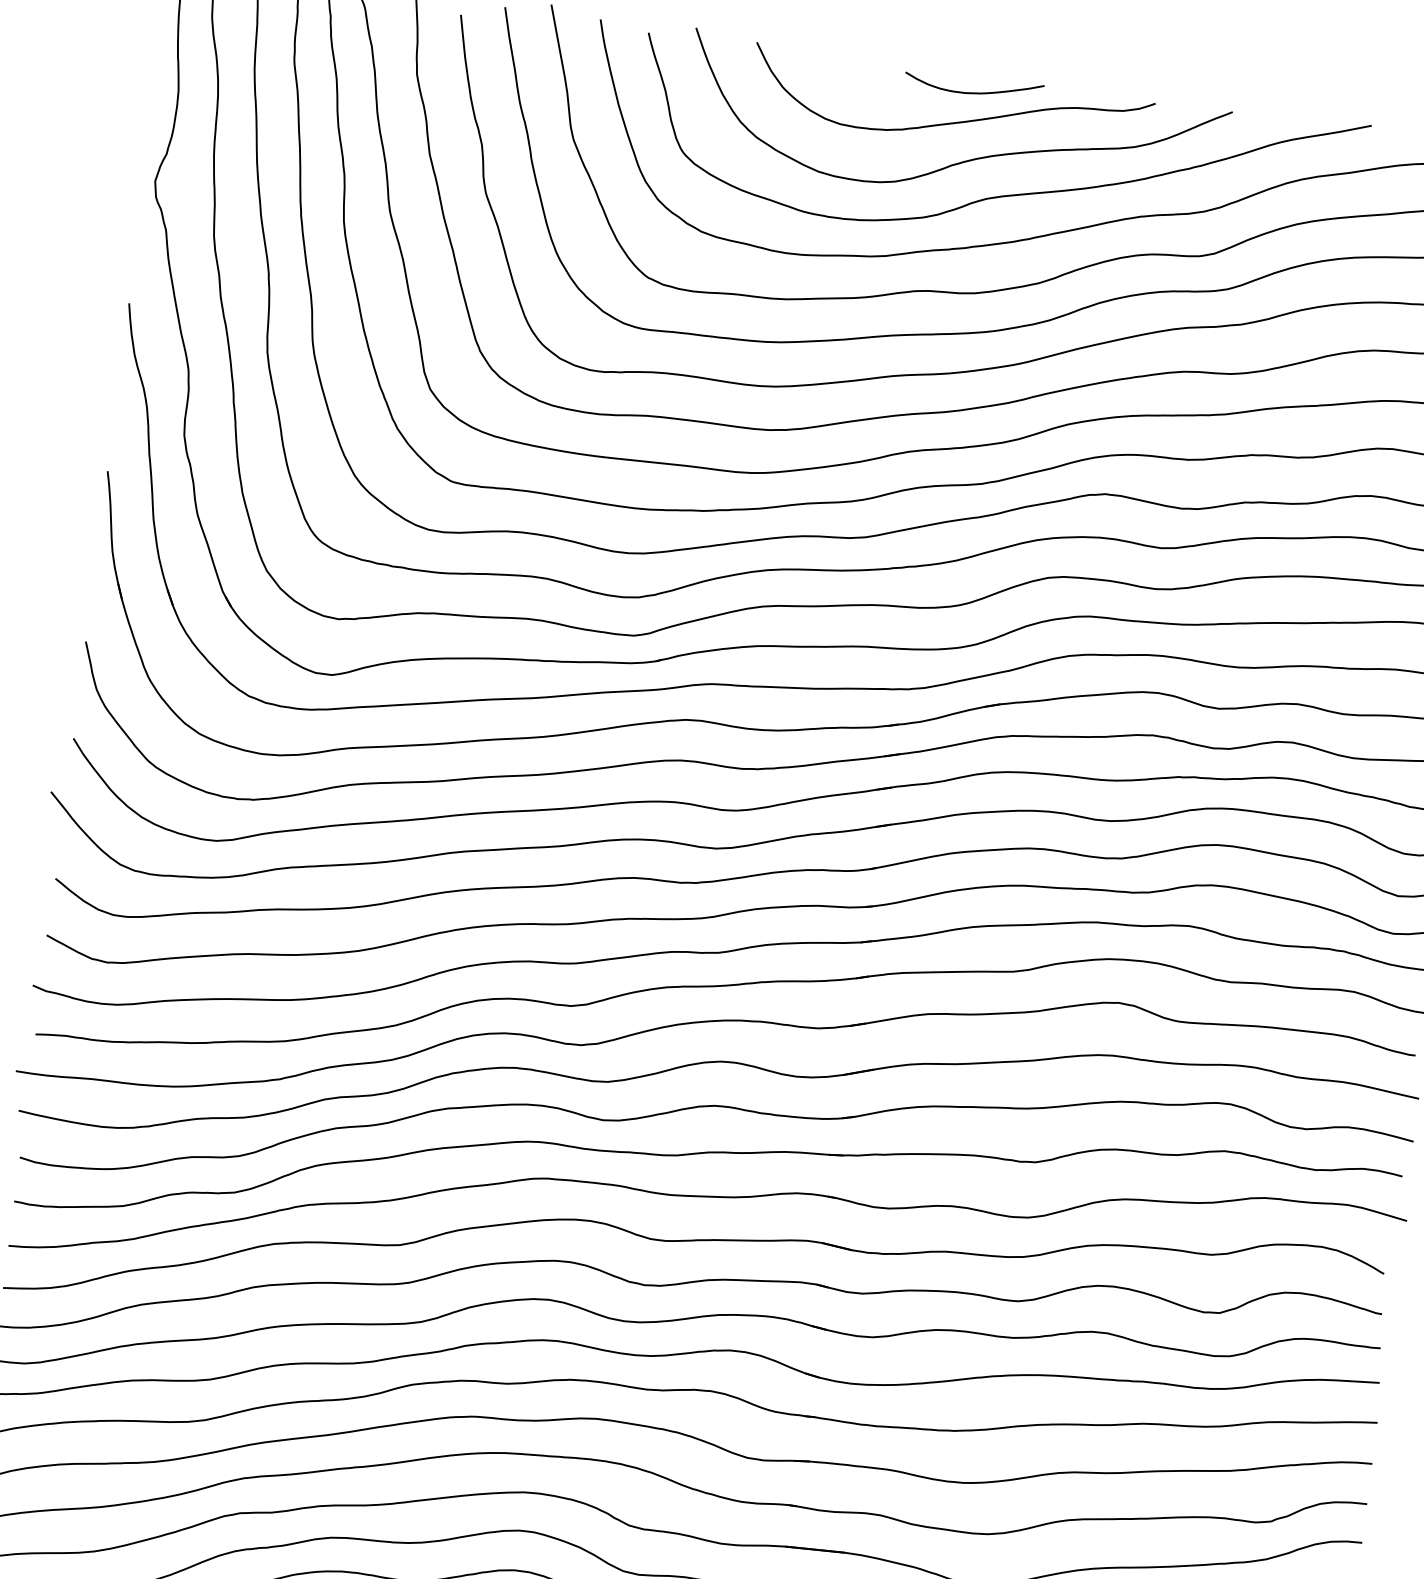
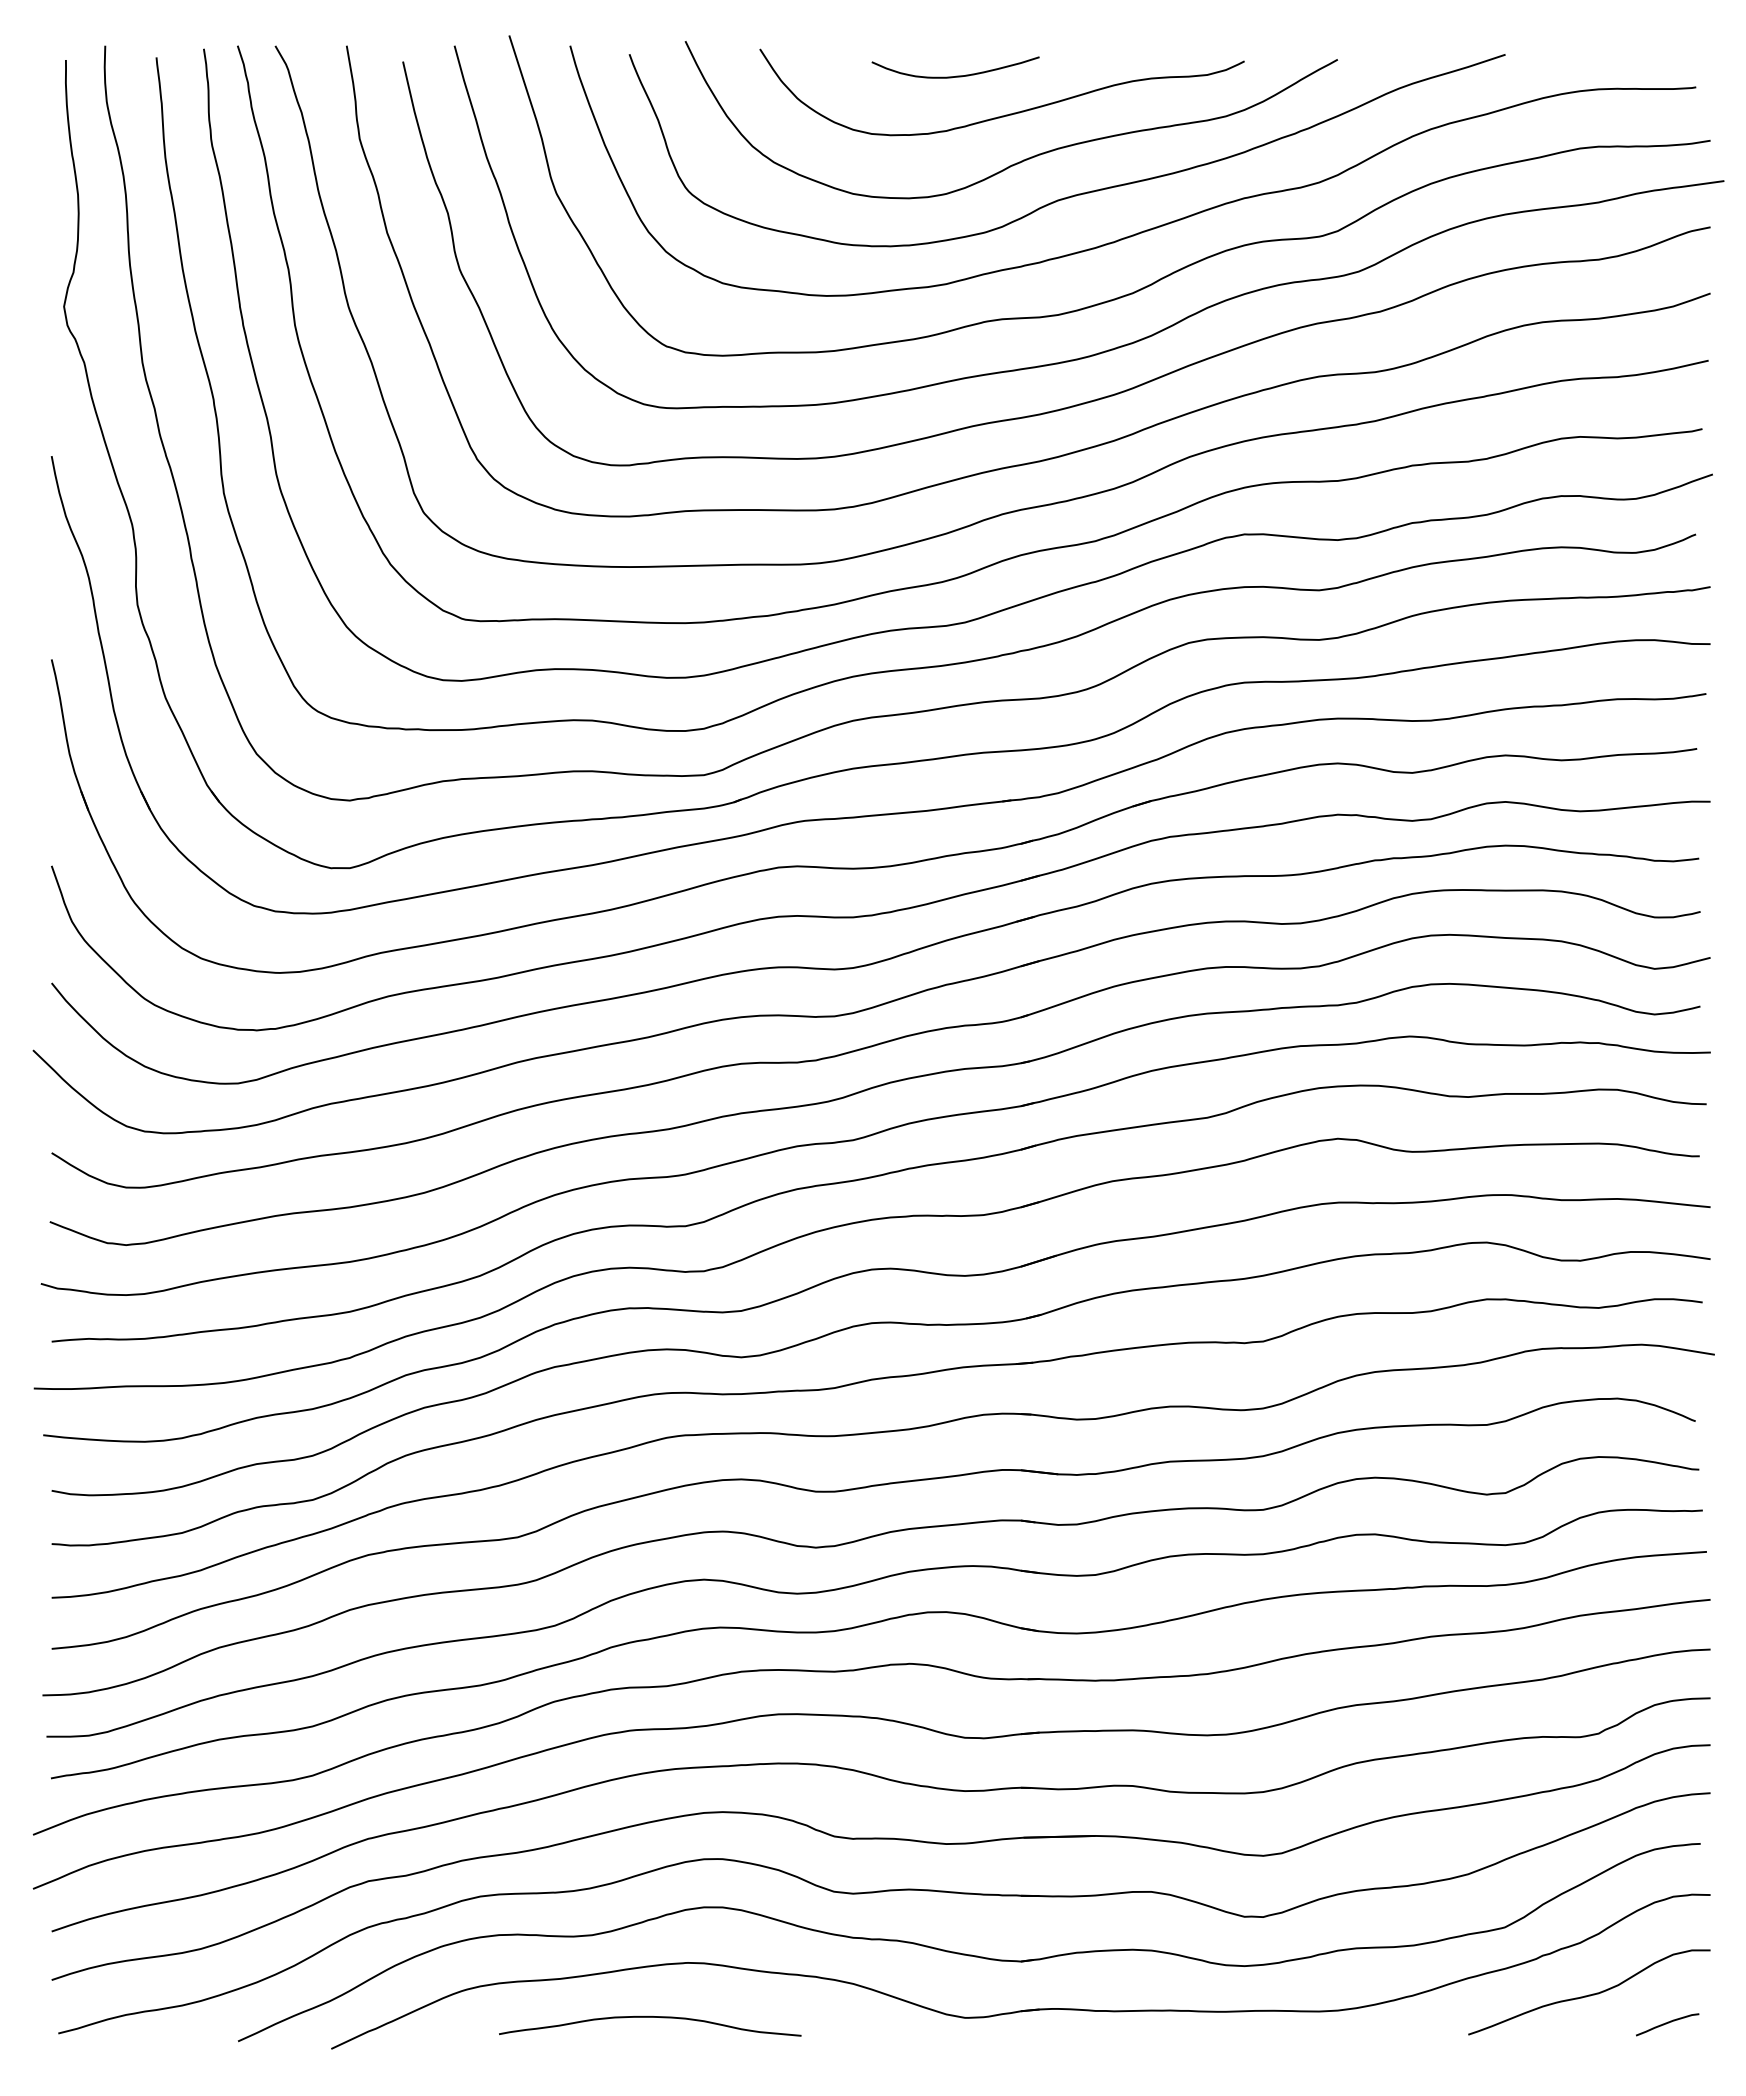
curve: (974, 92) -> (956, 75), moved

